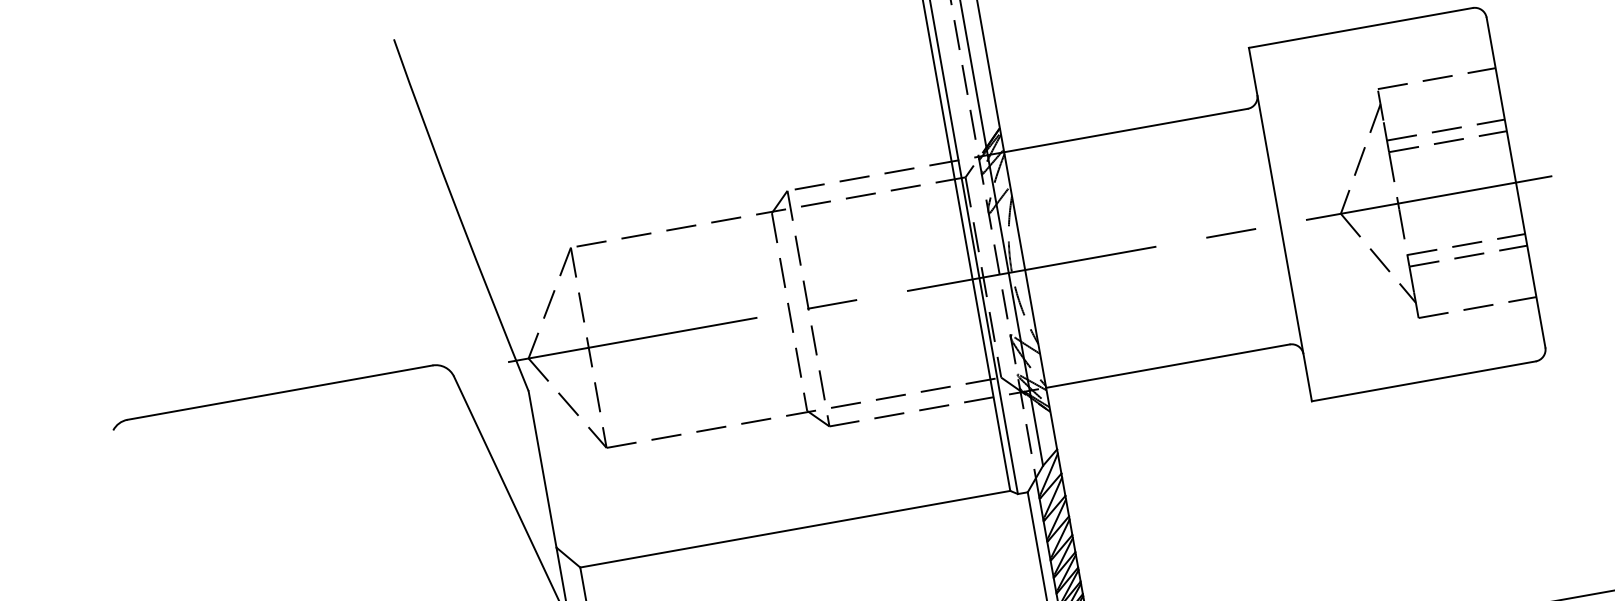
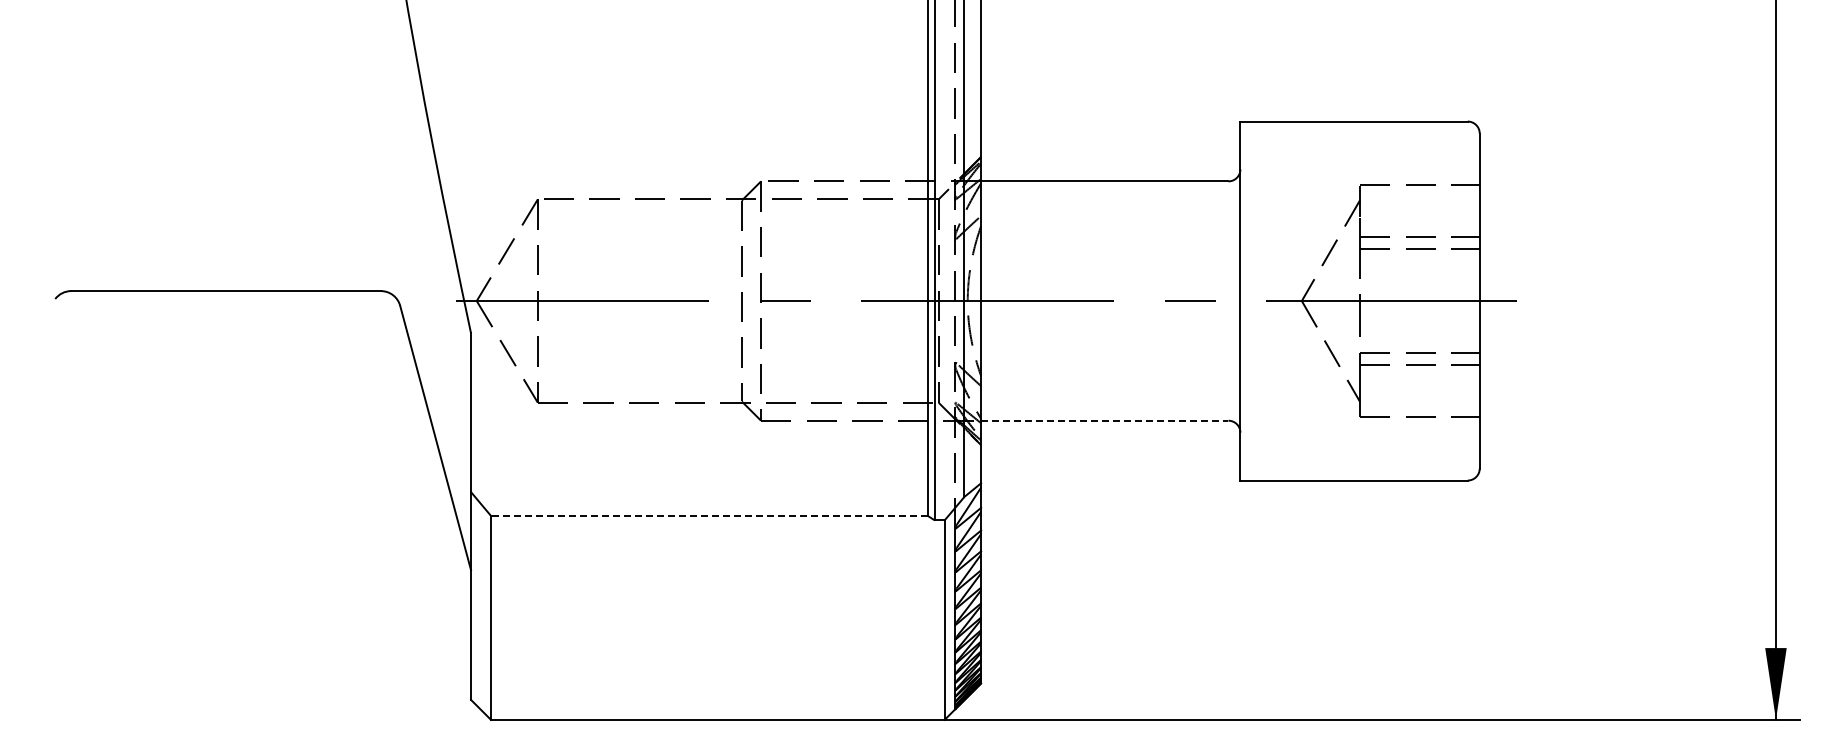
line: (1167, 366) -> (1104, 420), solid -> dashed
line: (794, 528) -> (708, 515), solid -> dashed

